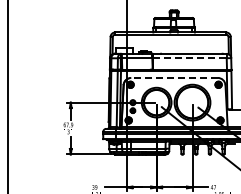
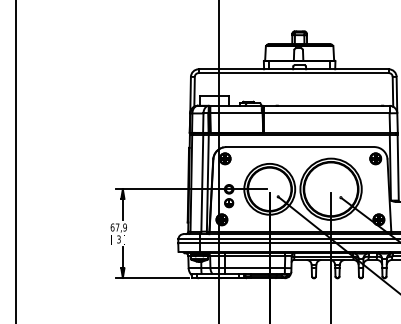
line: (189, 58) -> (325, 113), dashed -> solid
line: (174, 77) -> (300, 146), dashed -> solid

